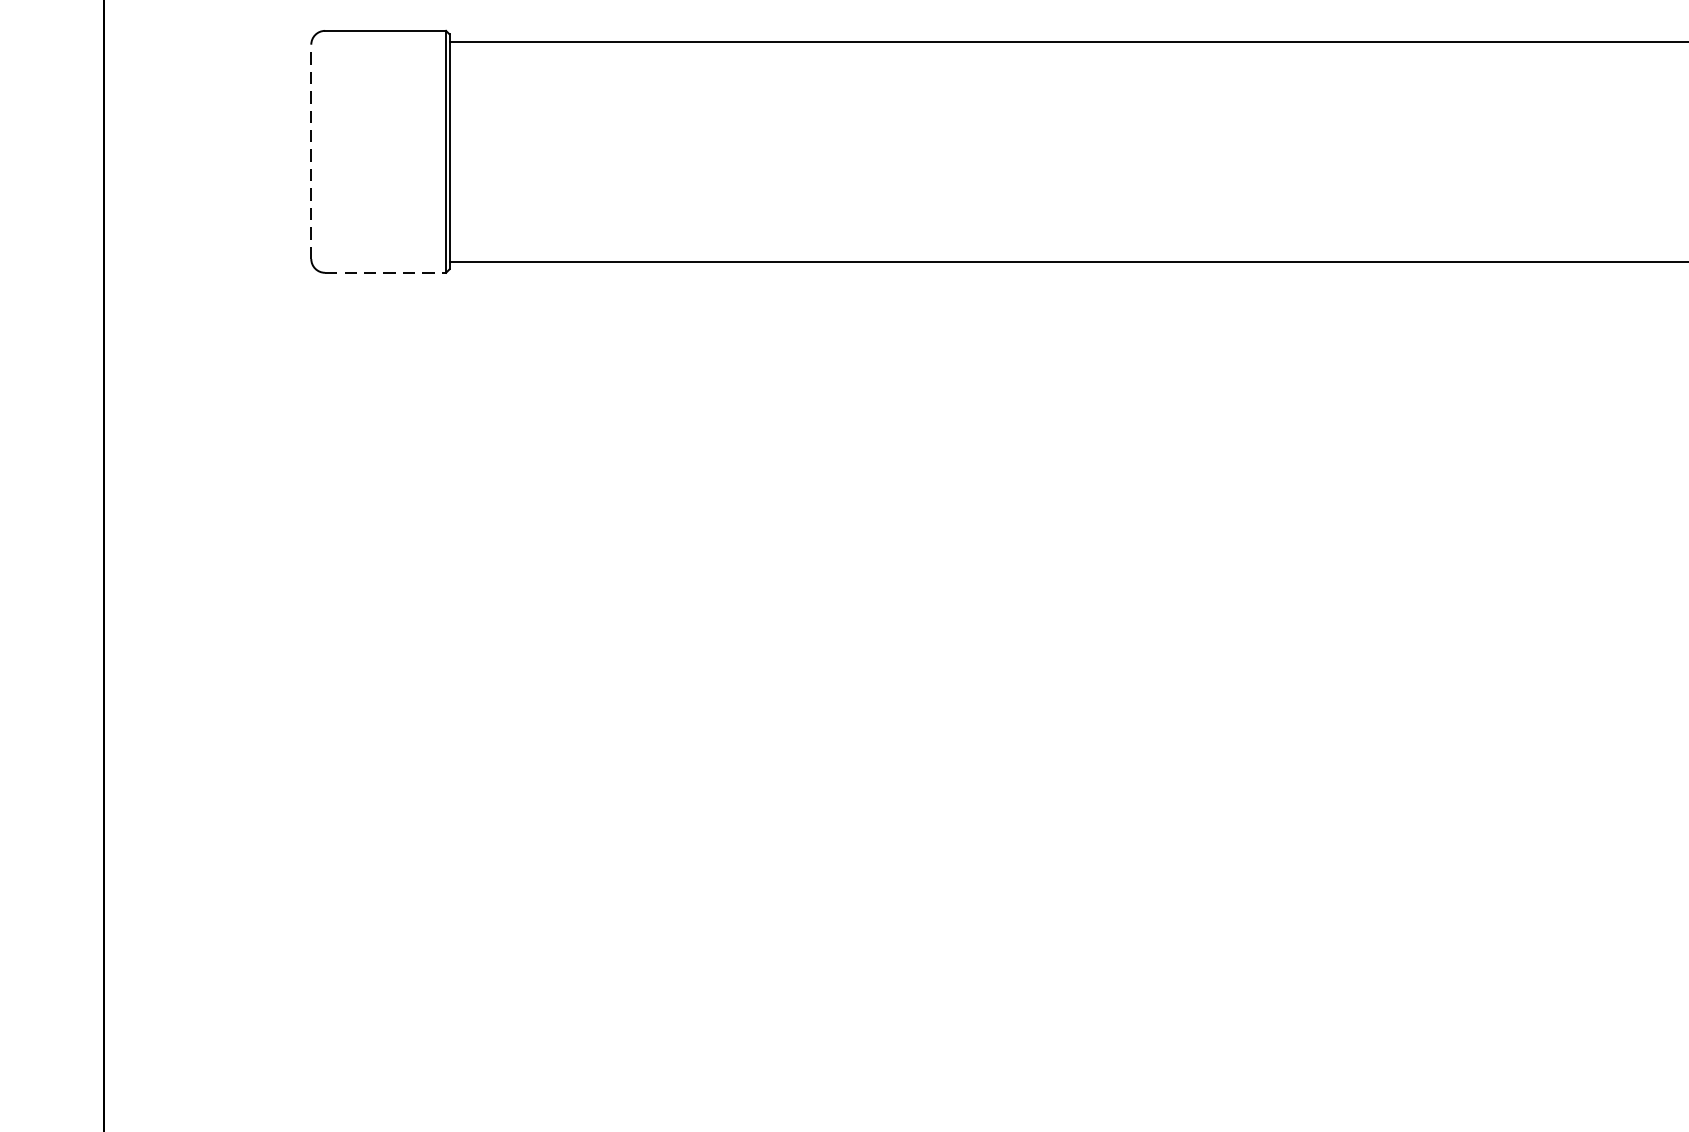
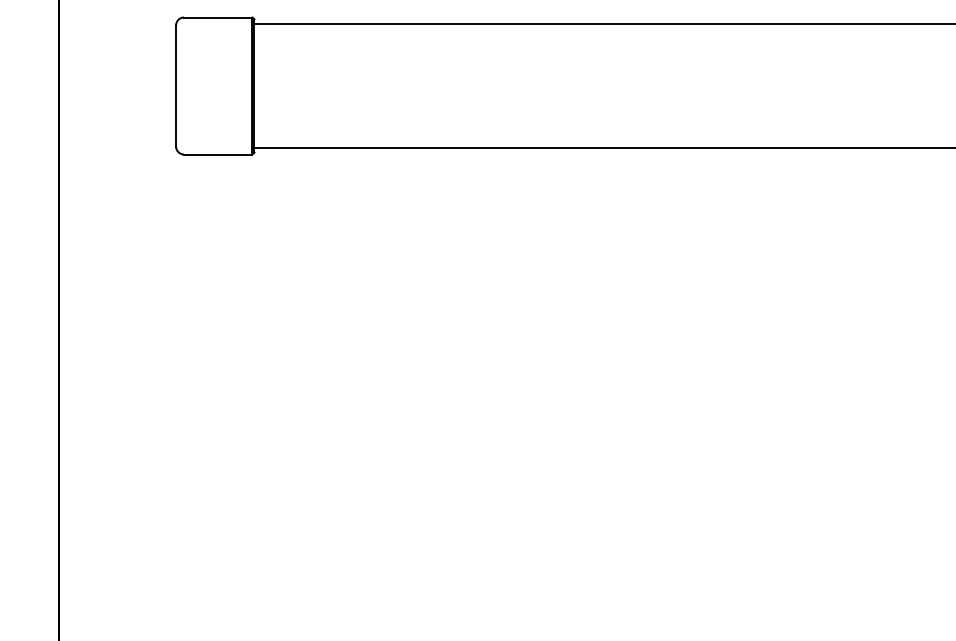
line: (311, 152) -> (176, 86), dashed -> solid
line: (386, 272) -> (218, 154), dashed -> solid

